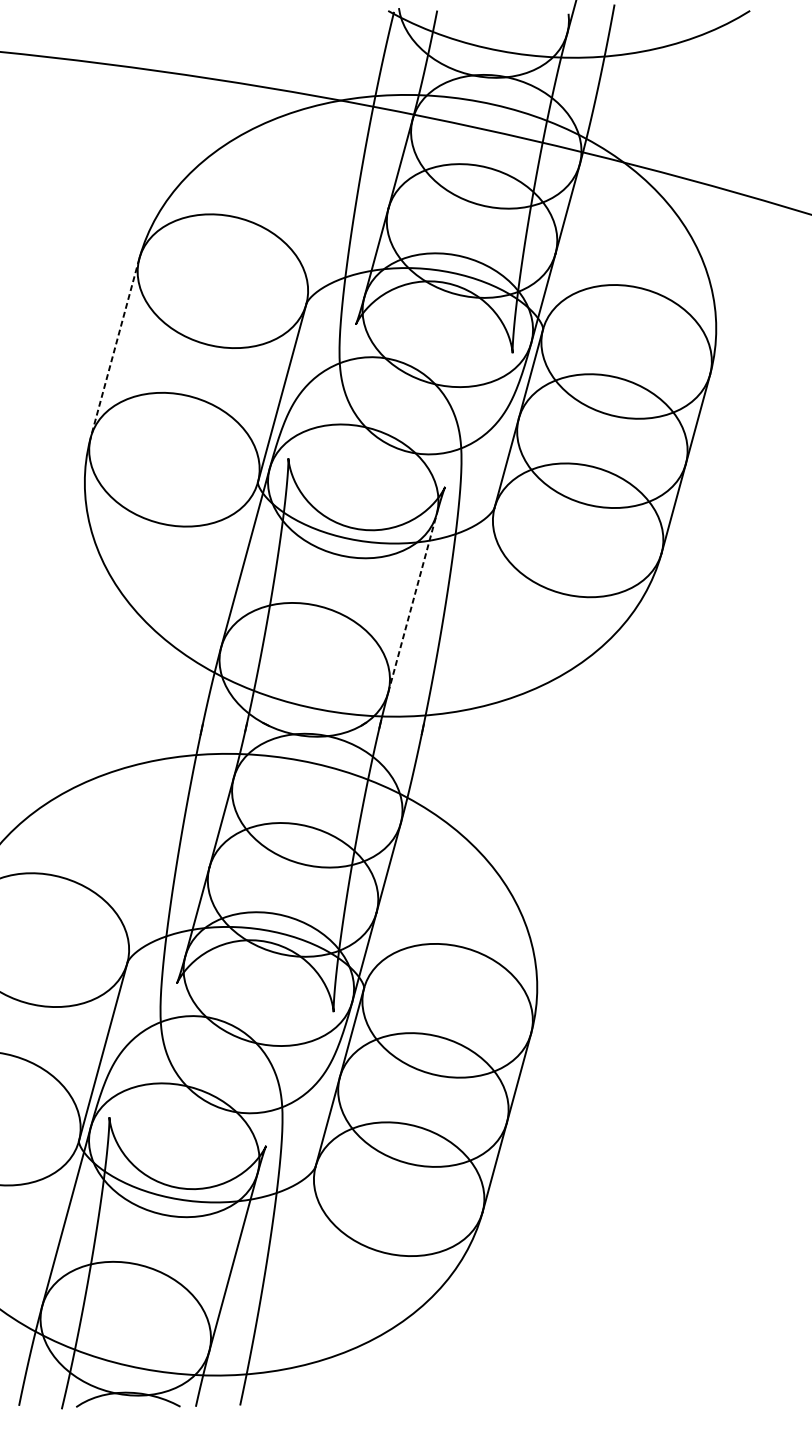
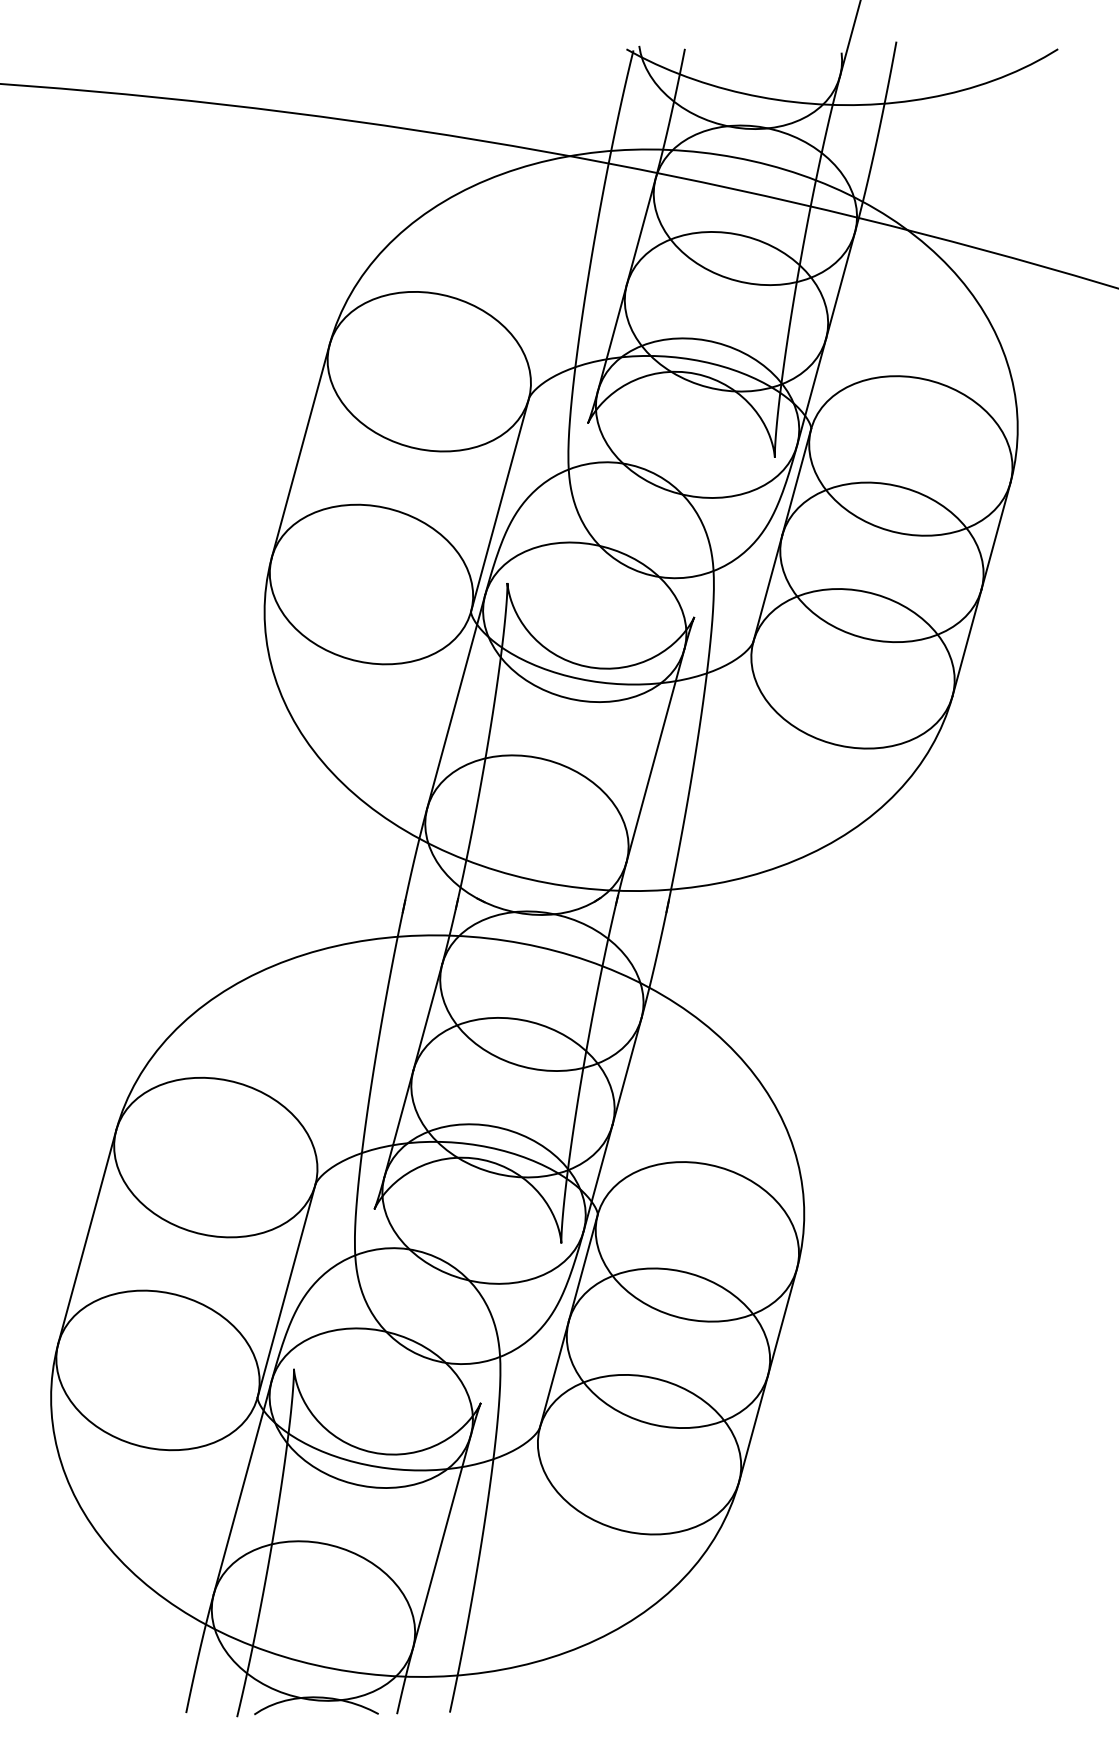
line: (114, 348) -> (300, 451), dashed -> solid
line: (412, 603) -> (655, 755), dashed -> solid

